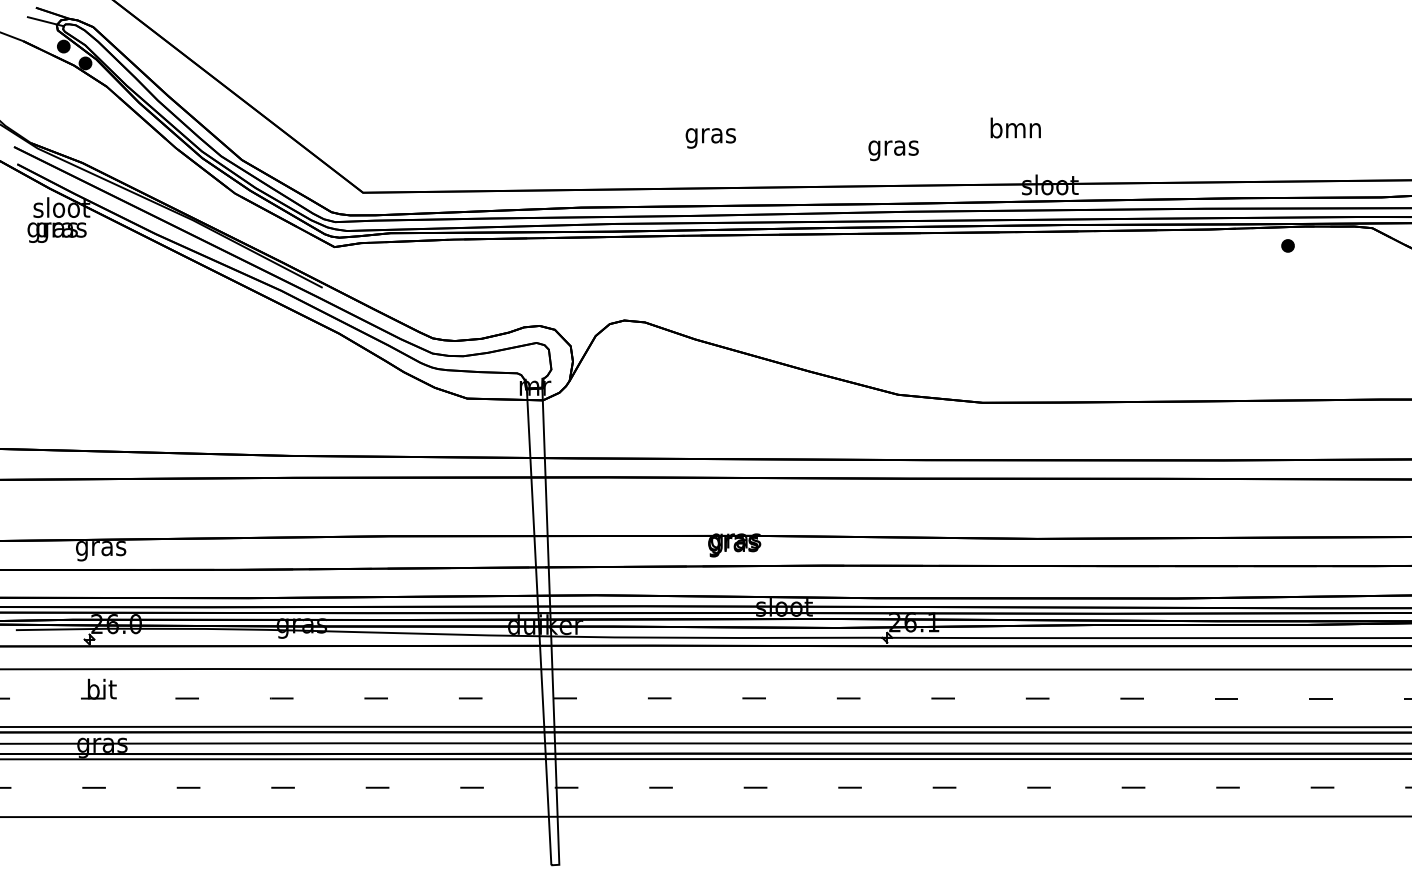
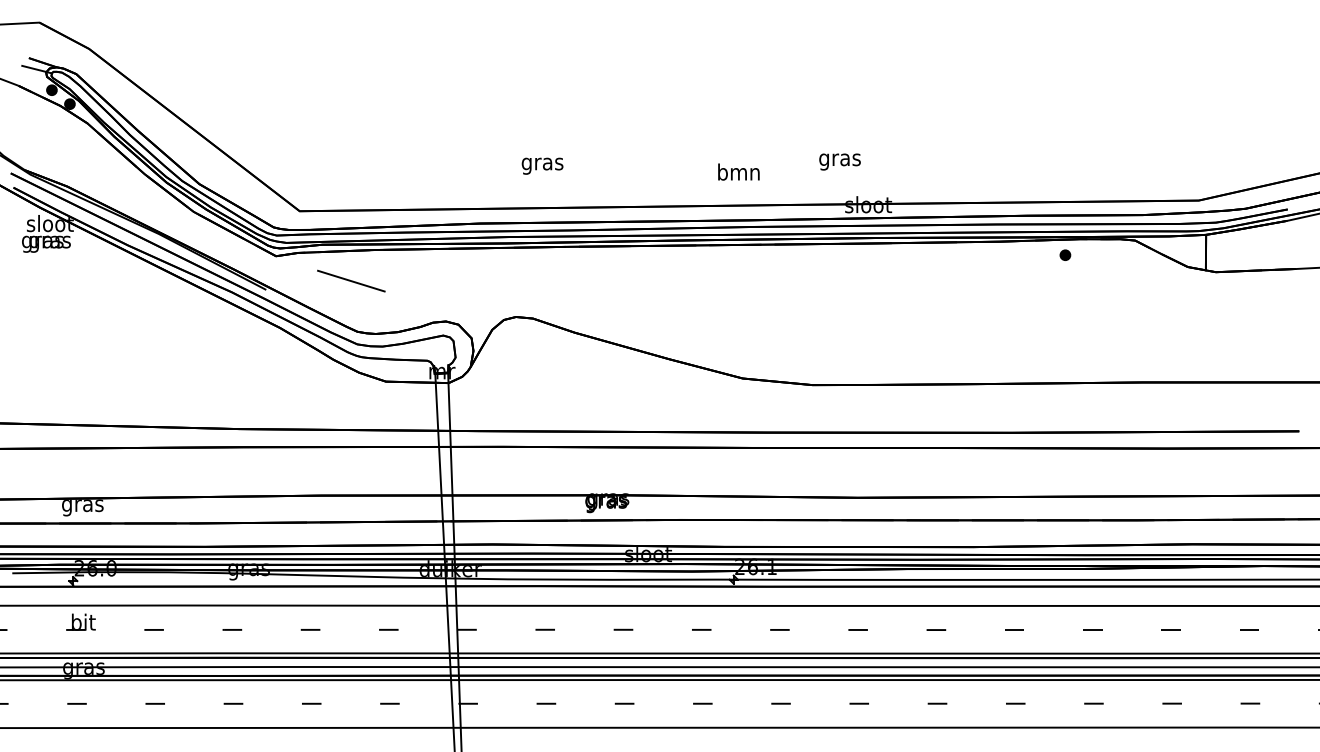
text: (1015, 130) -> (839, 159), bmn -> gras
text: (710, 137) -> (542, 165), moved
text: (893, 148) -> (738, 174), gras -> bmn
line: (425, 276) -> (351, 280), added

